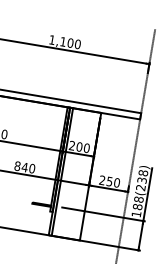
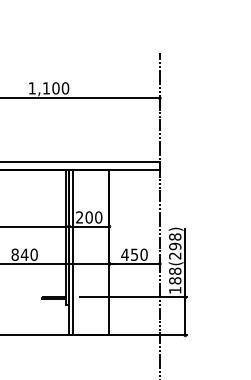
text: (101, 180) -> (124, 254), 250 -> 450
text: (142, 180) -> (175, 246), 188(238) -> 188(298)

